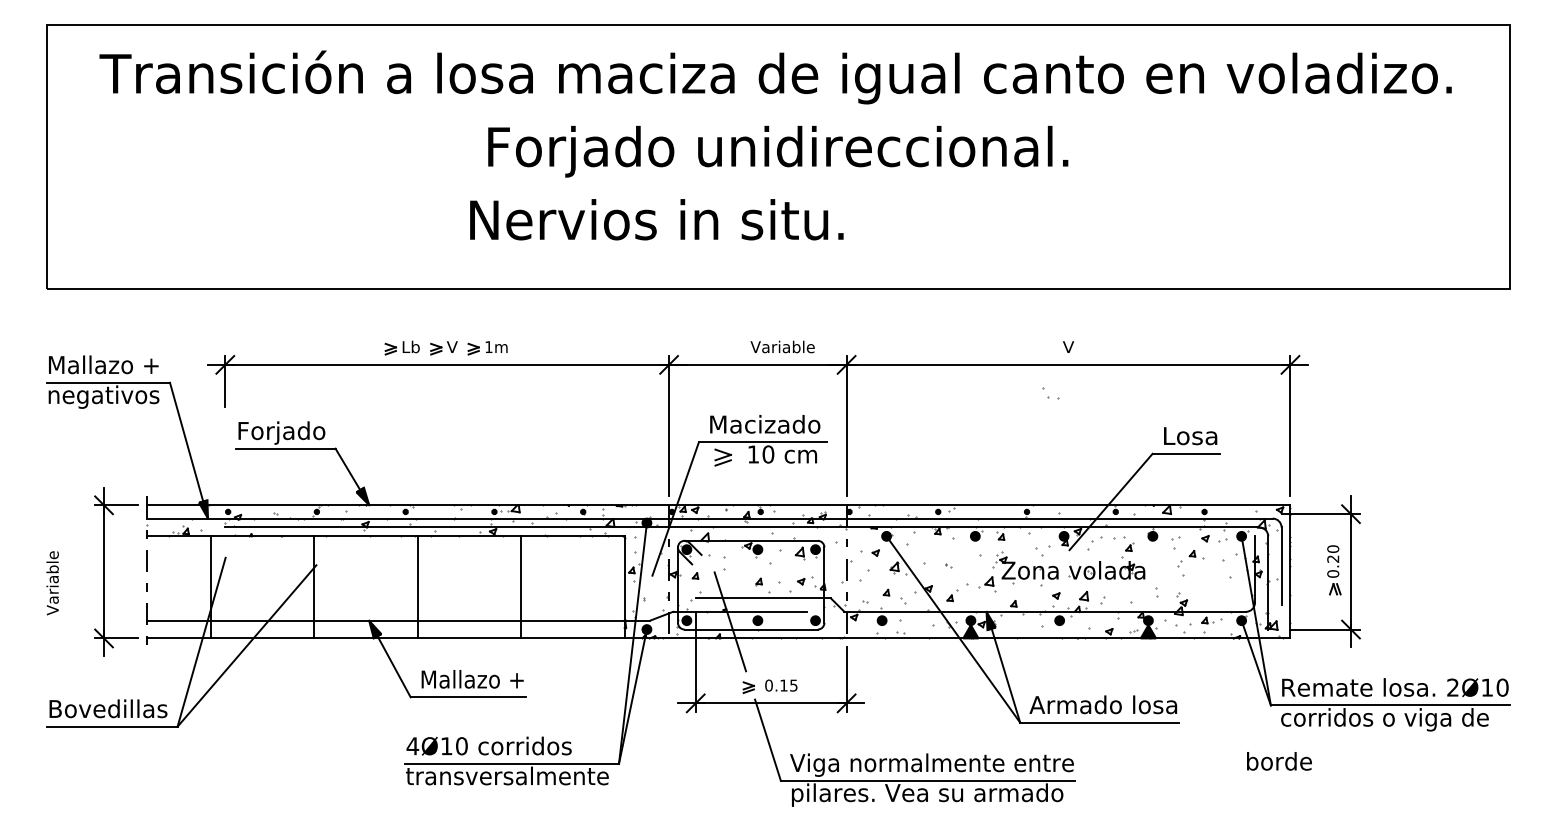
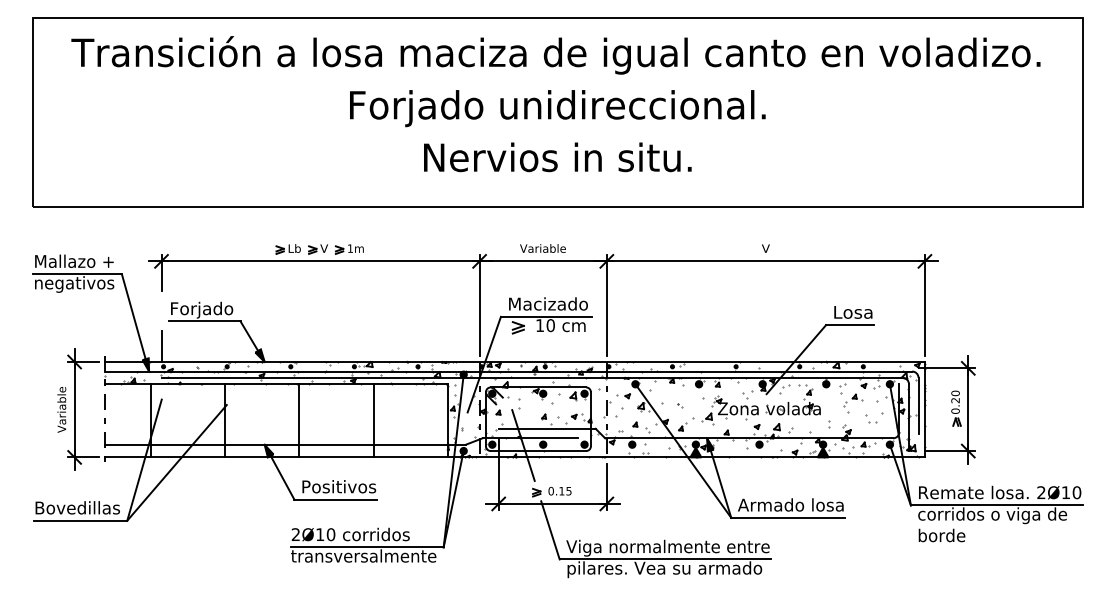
text: (656, 219) -> (557, 157), moved
text: (781, 346) -> (542, 248), moved
part: (1051, 392) -> (871, 418), moved
line: (225, 483) -> (161, 346), added
text: (52, 582) -> (61, 409), moved
text: (473, 679) -> (339, 486), Mallazo + -> Positivos
text: (412, 745) -> (295, 534), 4Ø10 -> 2Ø10
text: (1278, 761) -> (941, 535), moved

